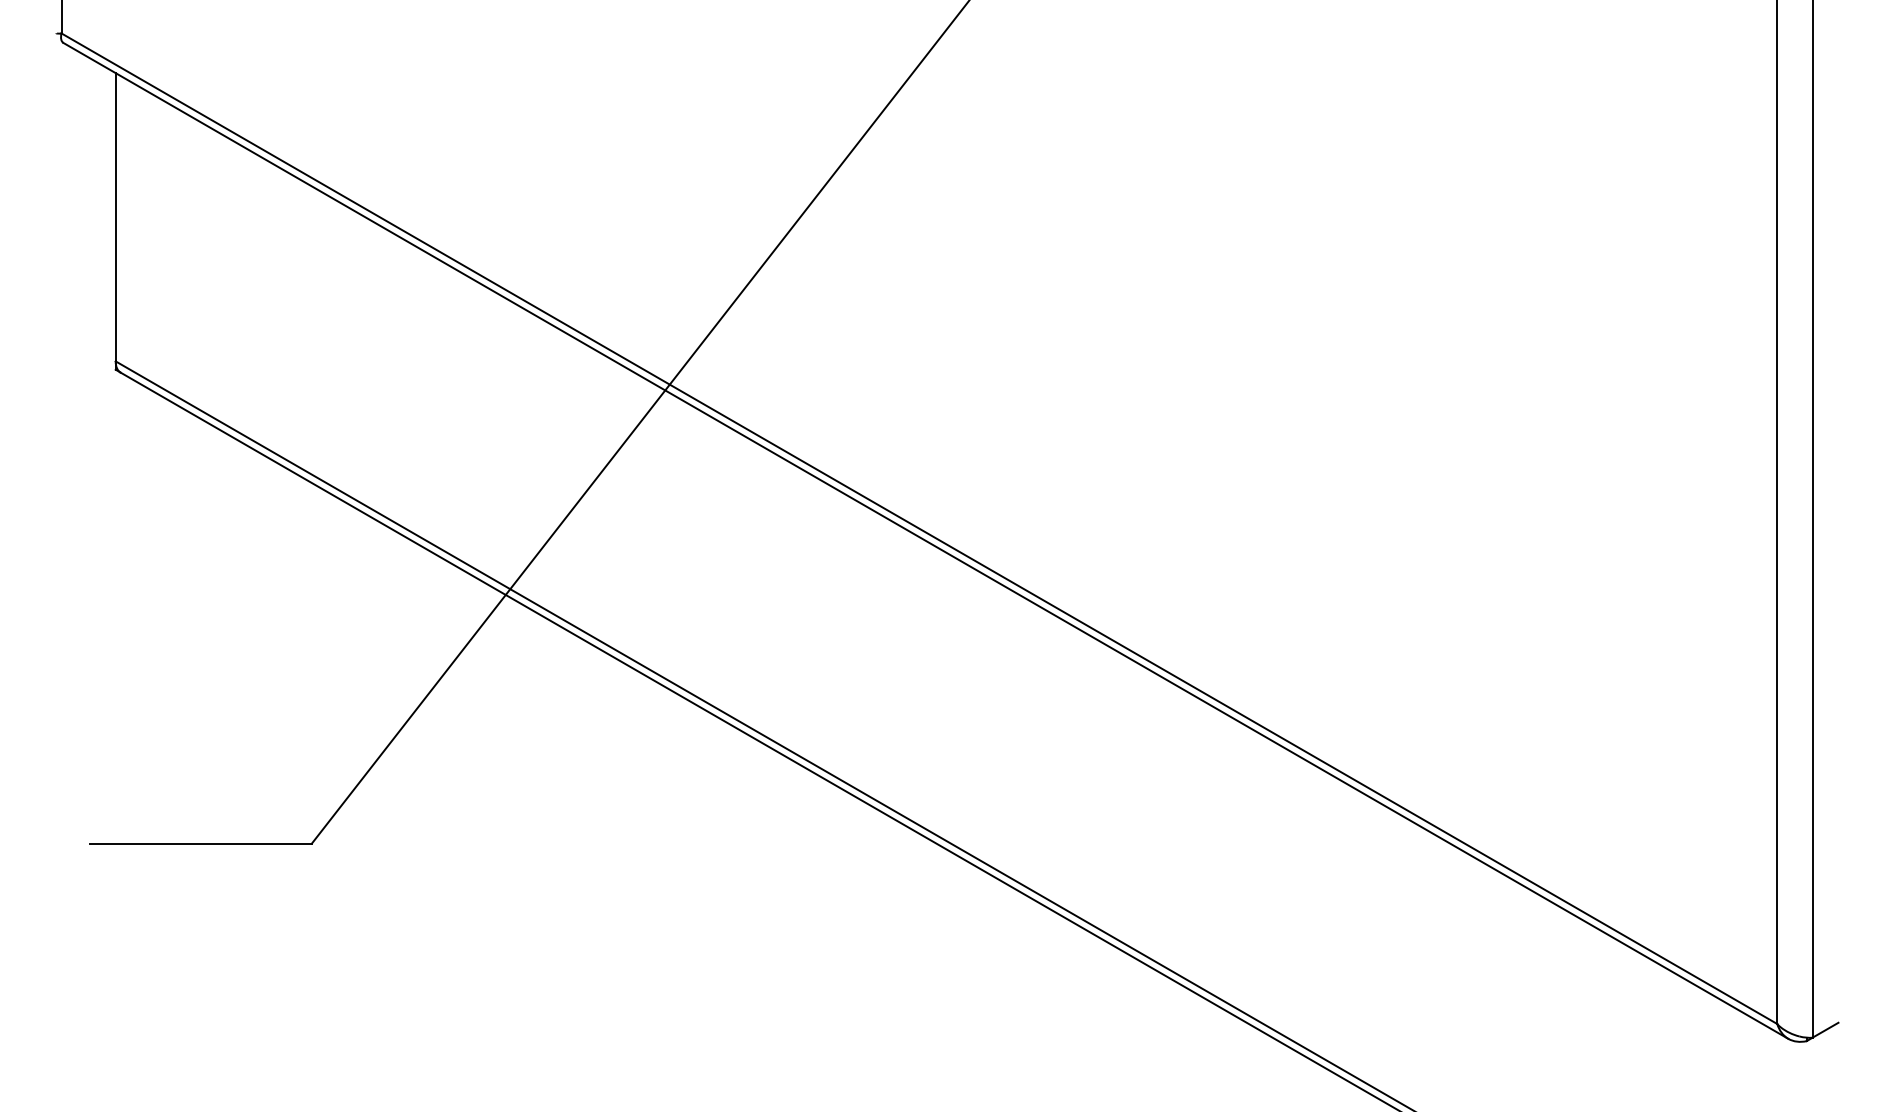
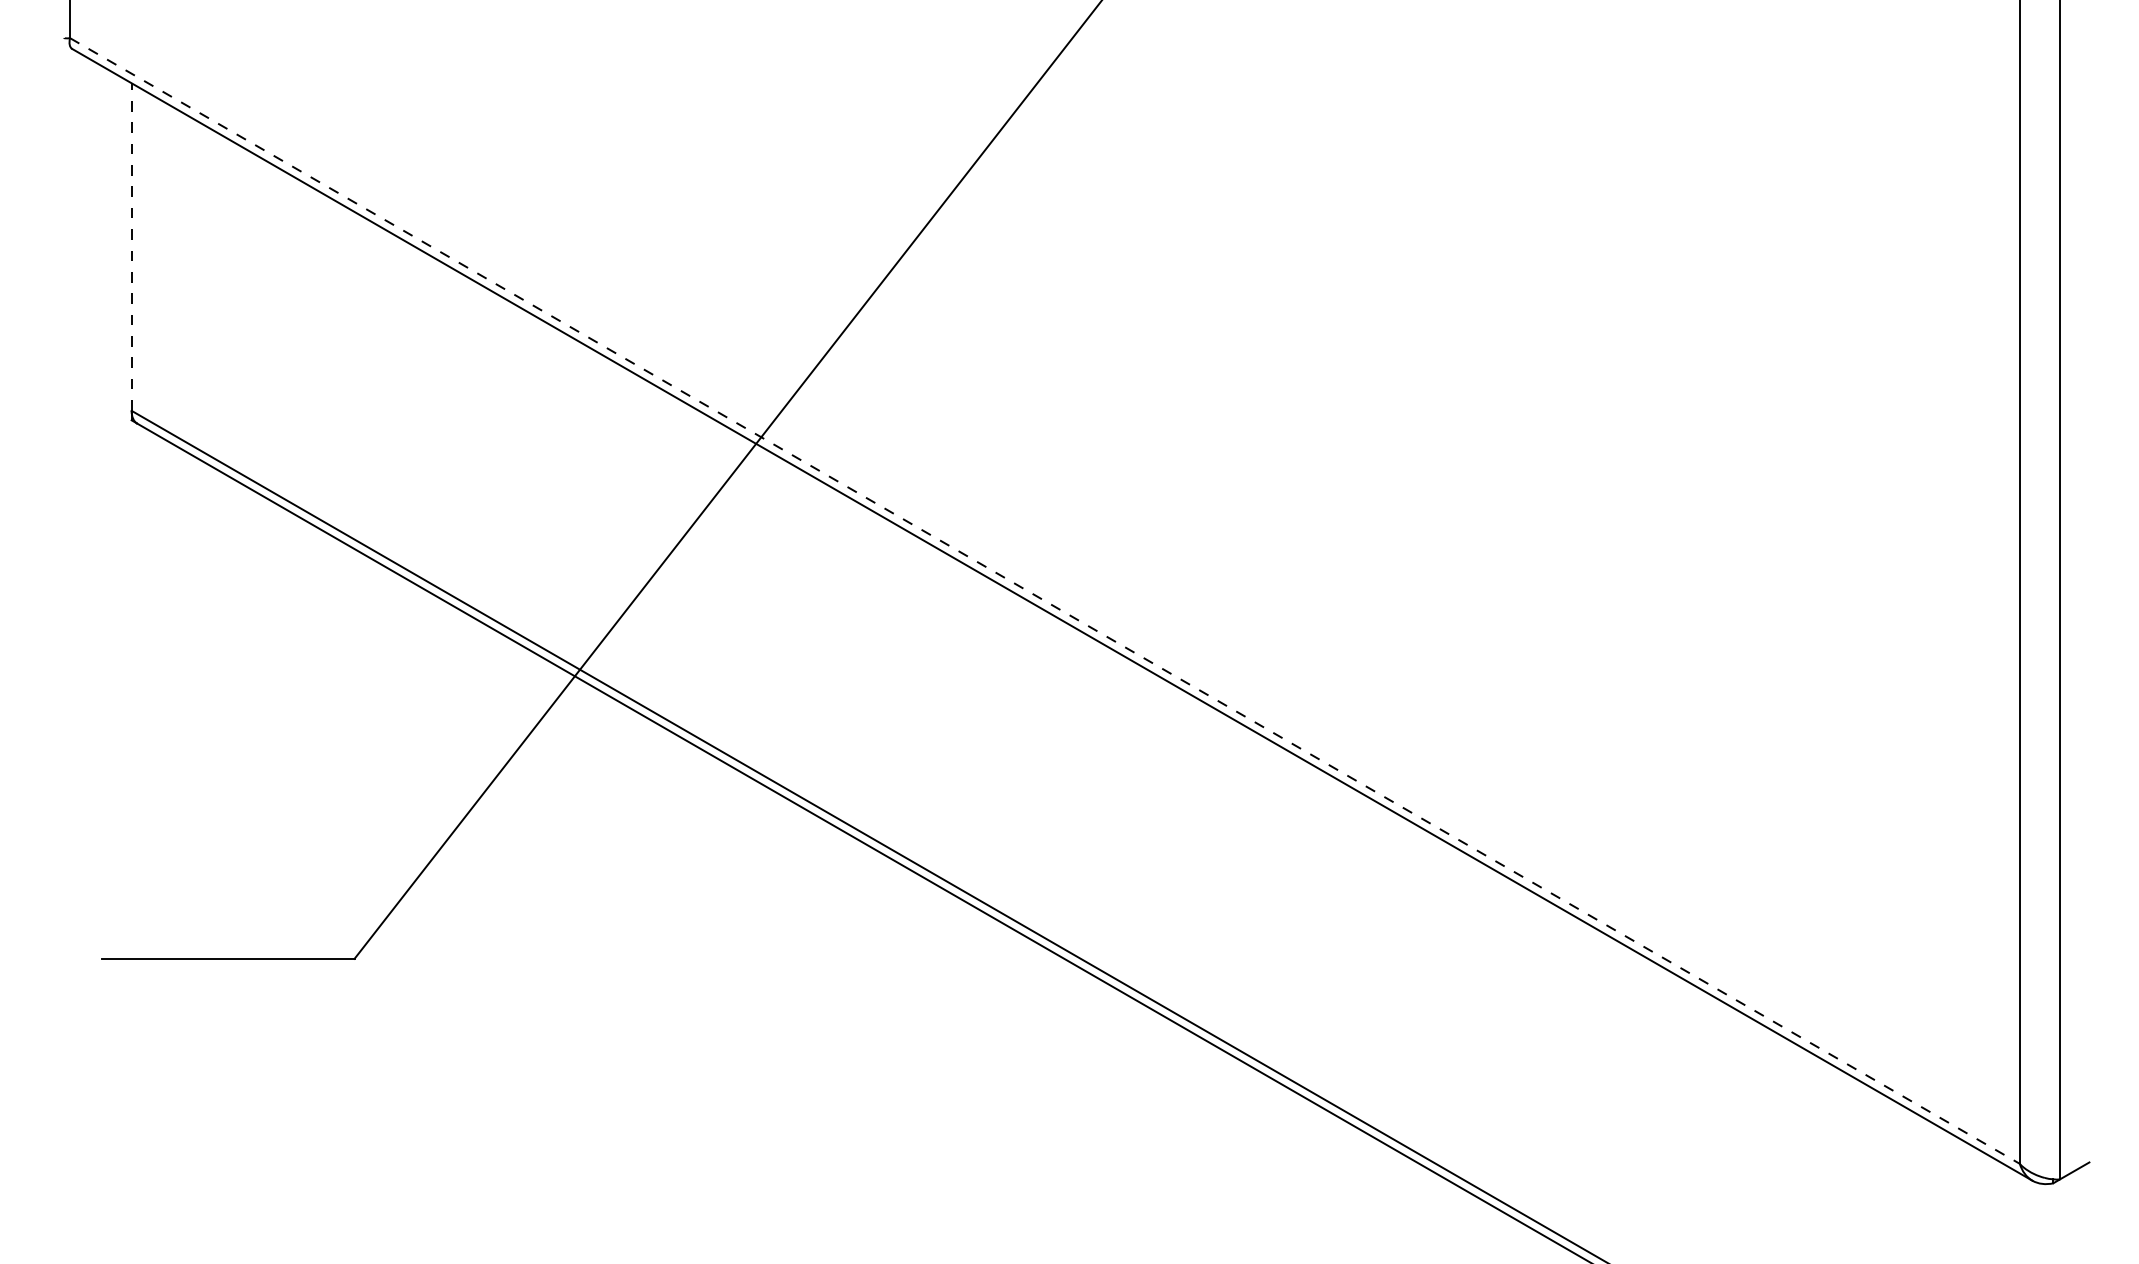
line: (115, 216) -> (131, 246), solid -> dashed
line: (919, 528) -> (1045, 600), solid -> dashed

